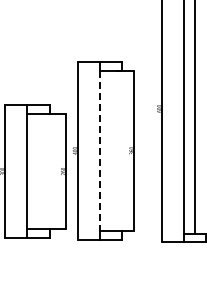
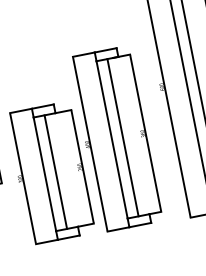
line: (111, 150) -> (123, 137), added
line: (99, 151) -> (111, 140), dashed -> solid
line: (38, 171) -> (55, 172), added

